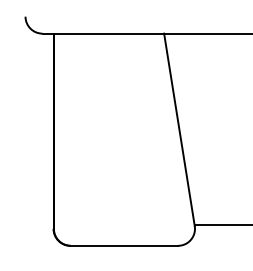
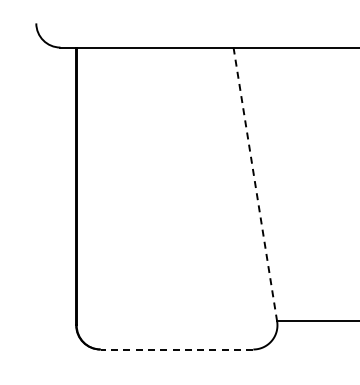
line: (179, 129) -> (255, 184), solid -> dashed
line: (124, 245) -> (176, 349), solid -> dashed

